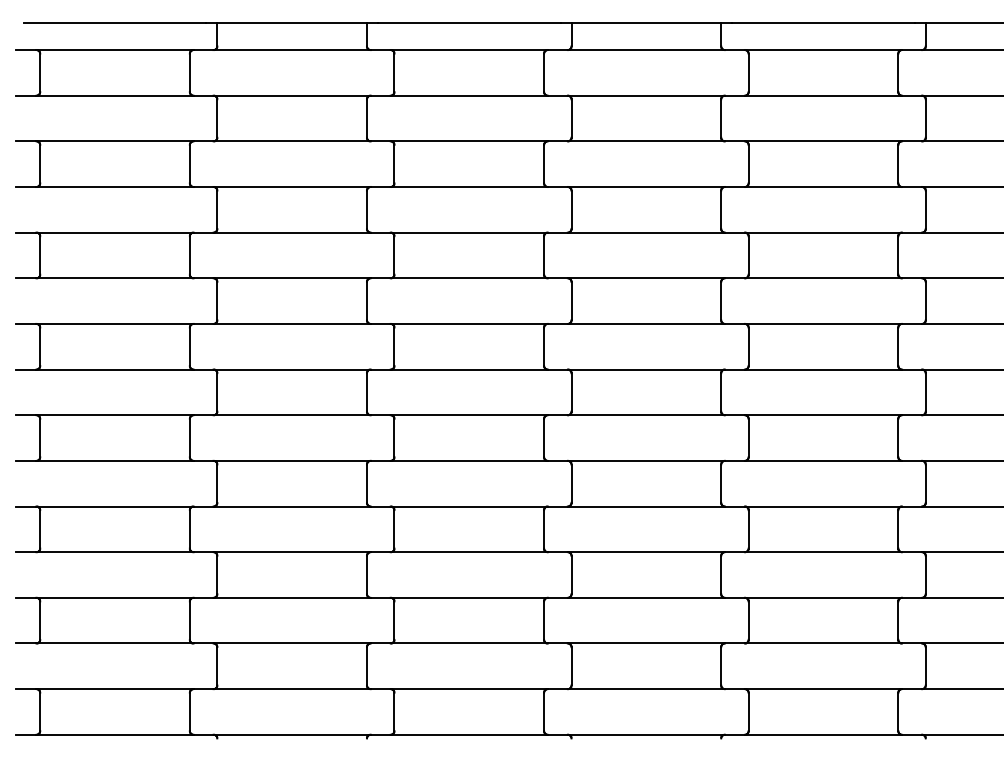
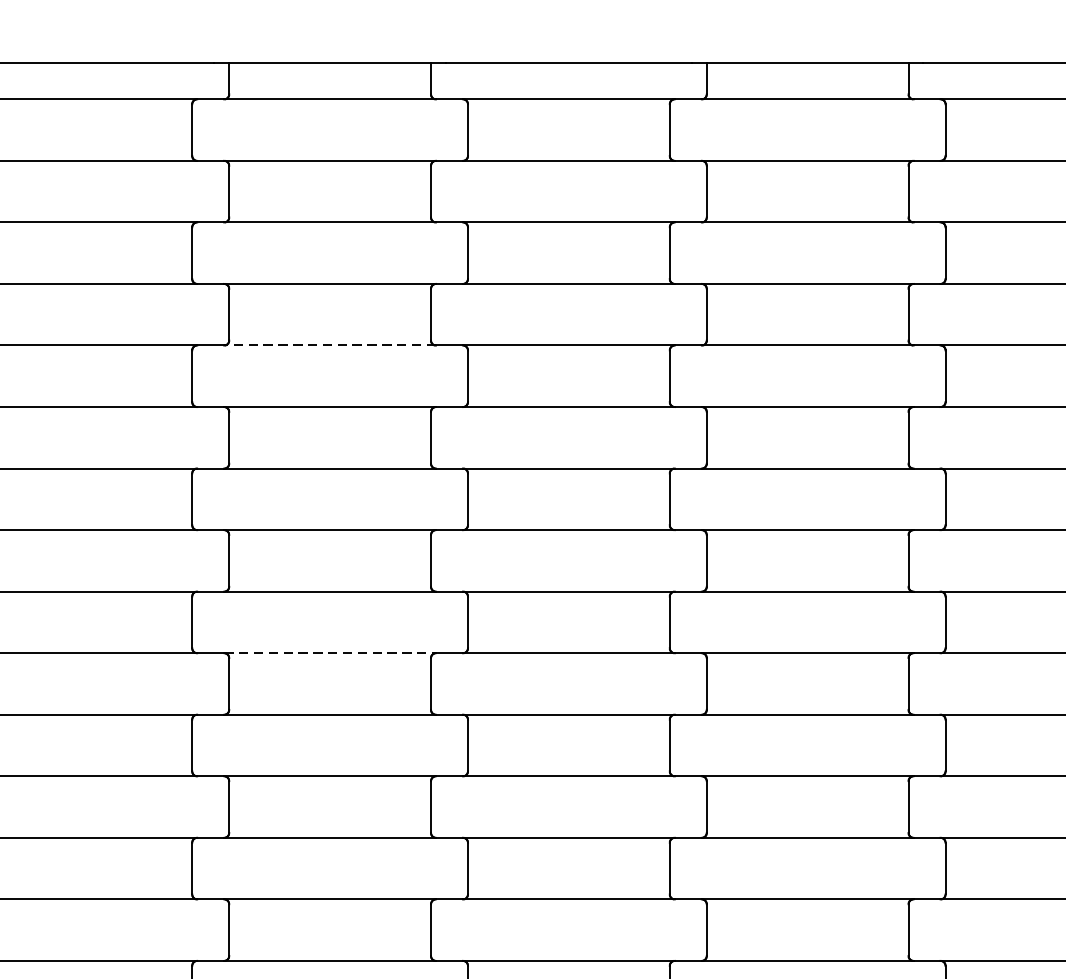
line: (292, 232) -> (330, 345), solid -> dashed
line: (292, 460) -> (330, 652), solid -> dashed

